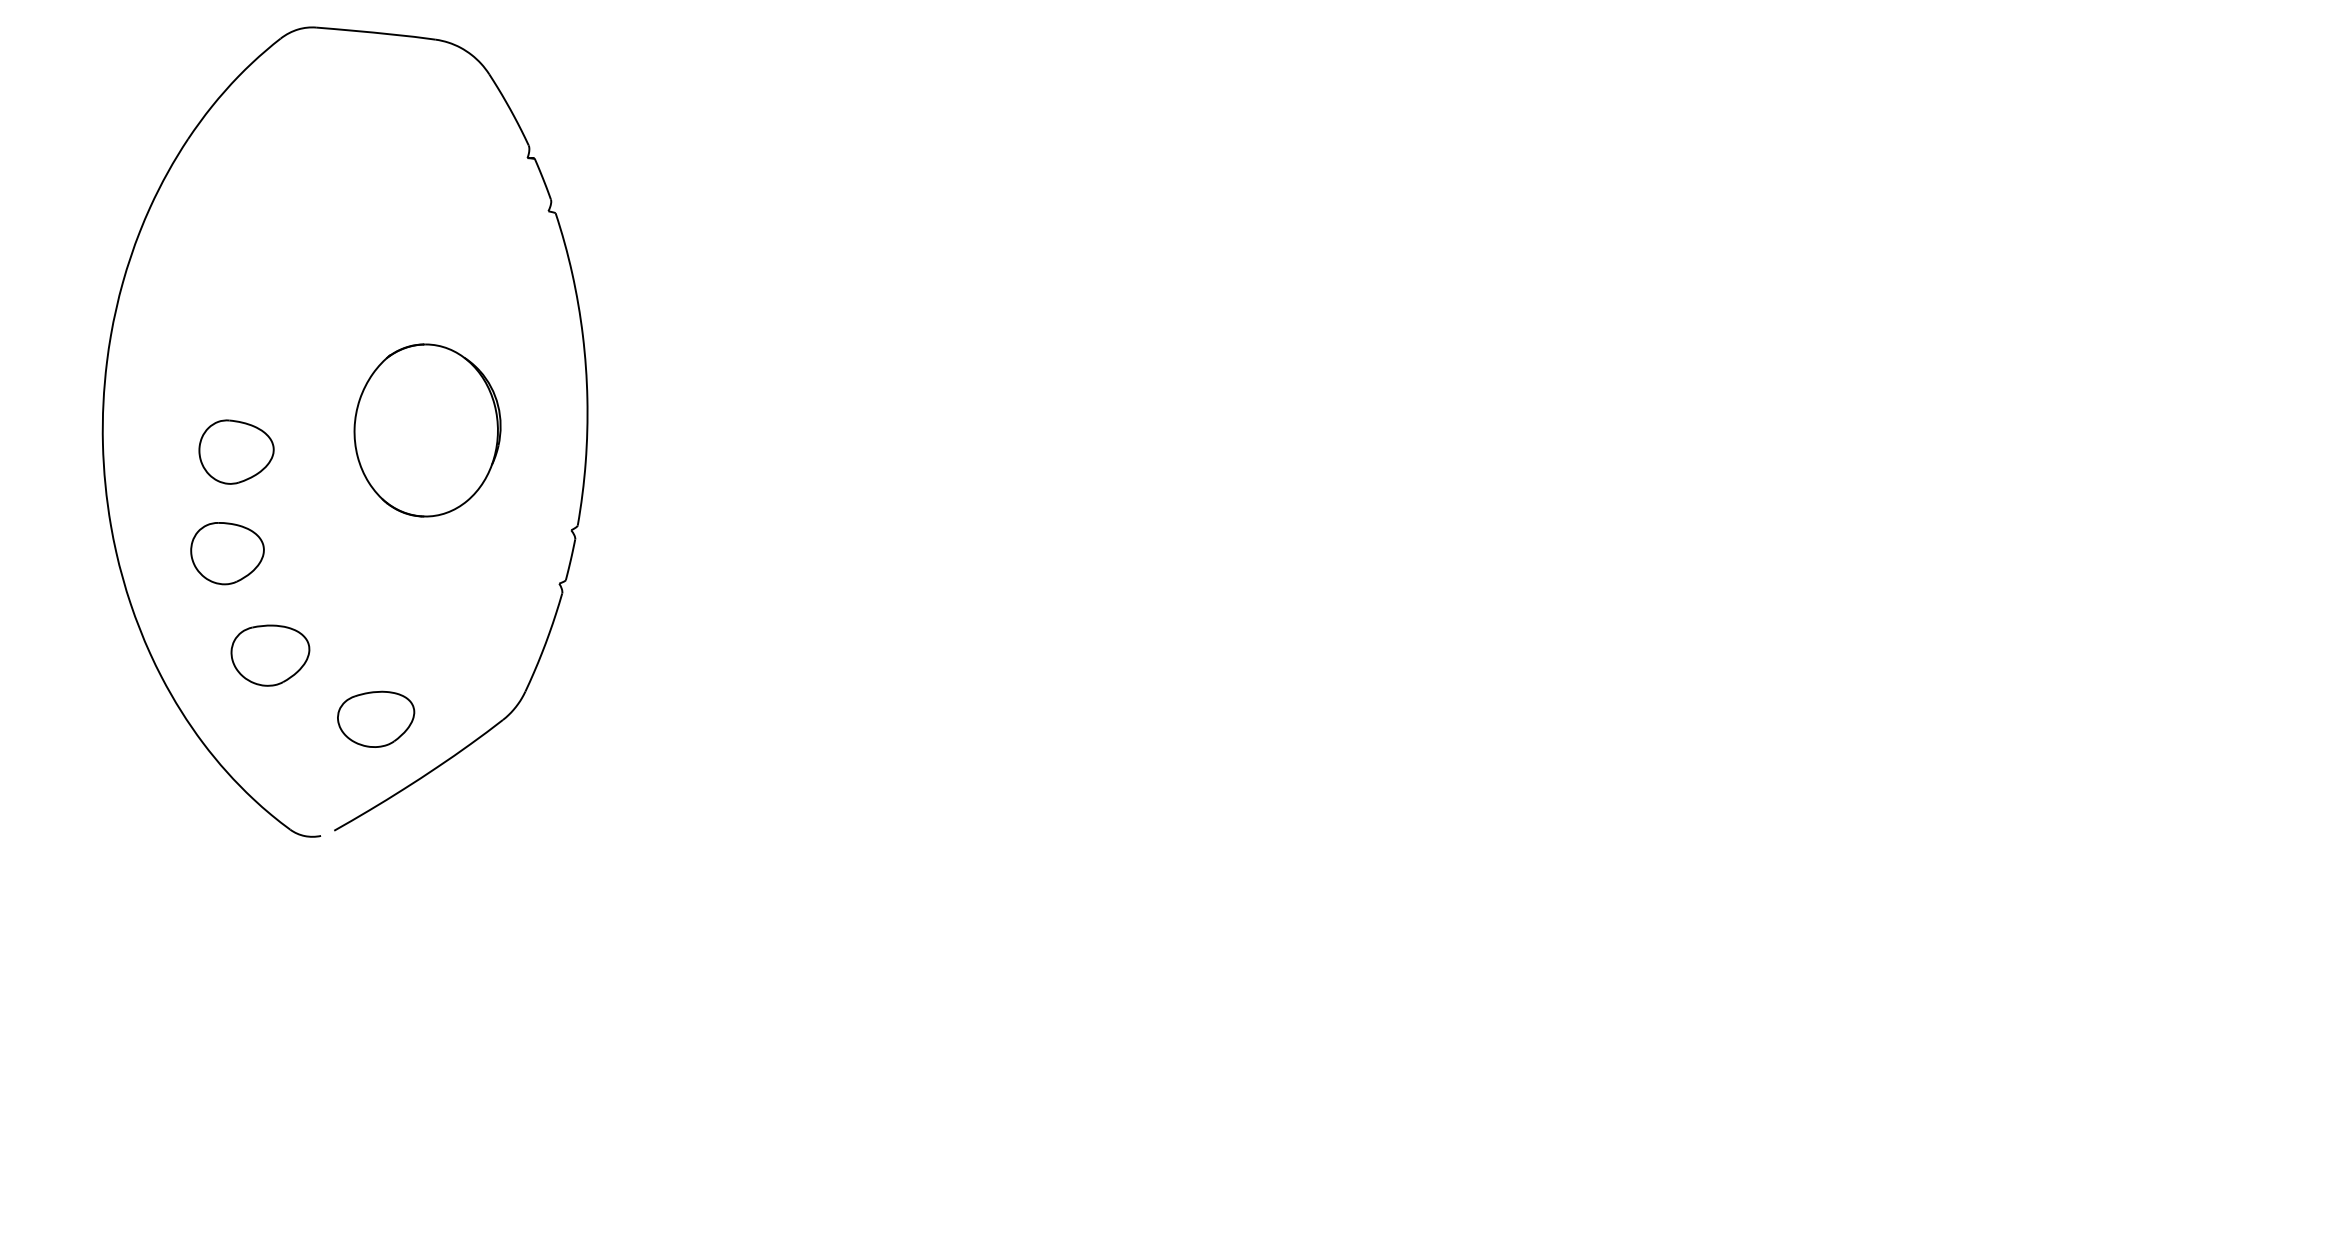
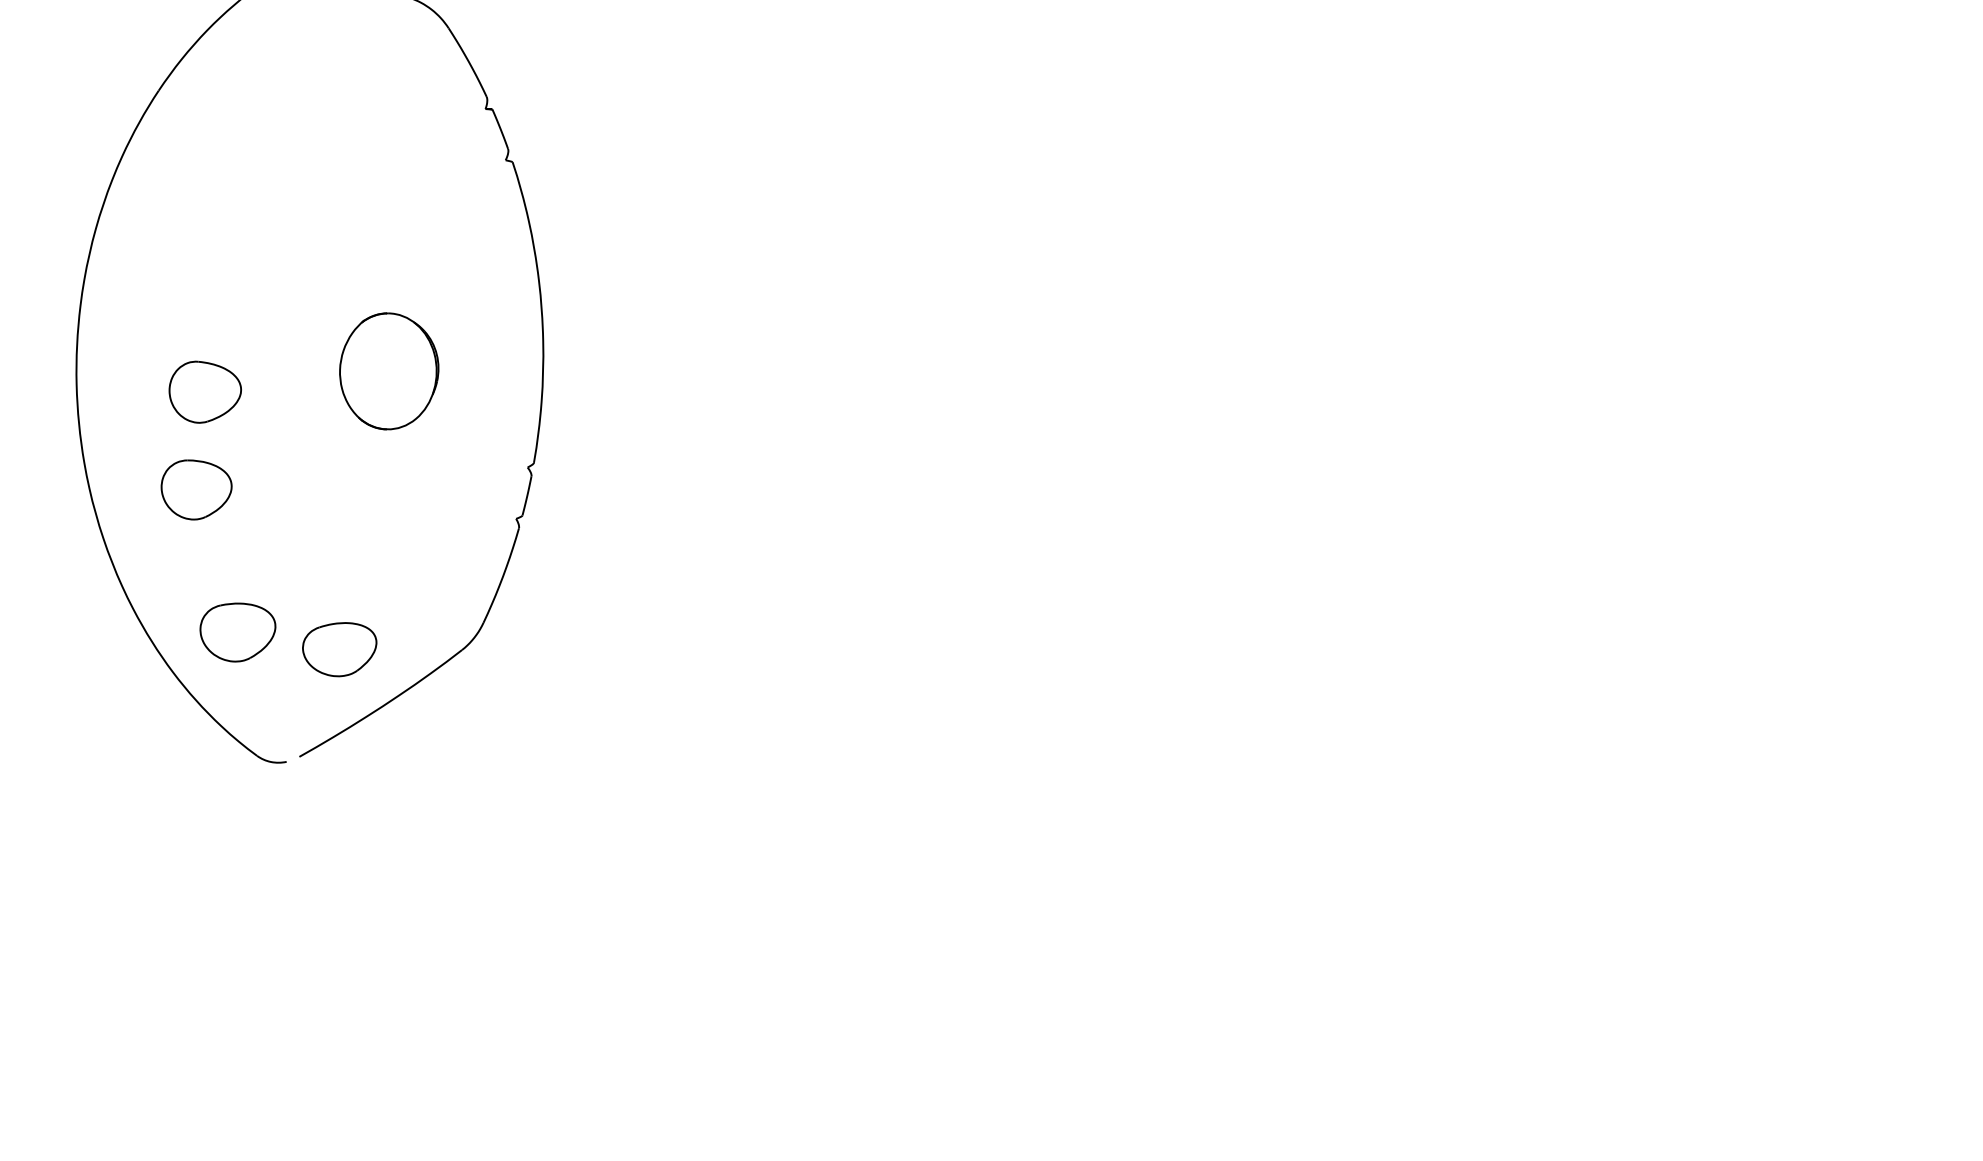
part: (427, 430) -> (389, 371), size x0.7
part: (270, 655) -> (238, 632), moved

